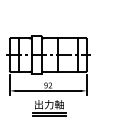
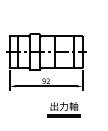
part: (48, 107) -> (63, 109), moved

